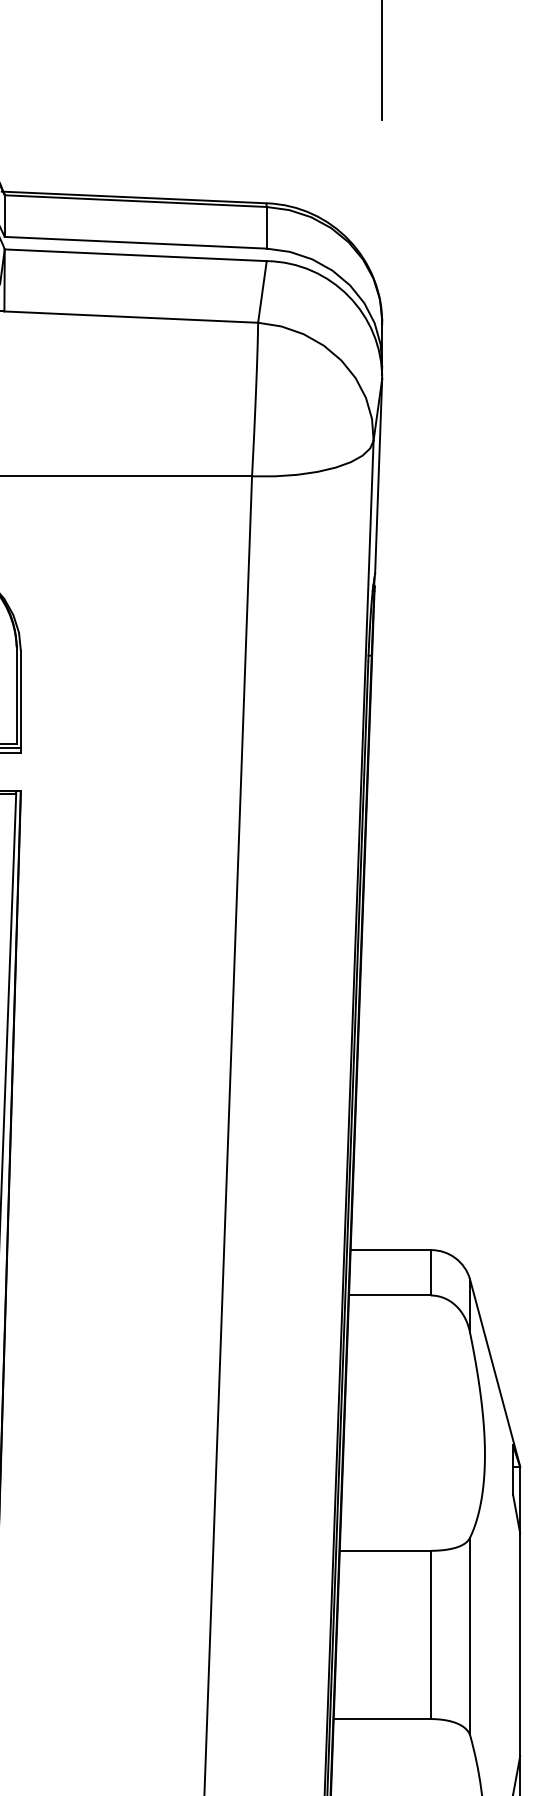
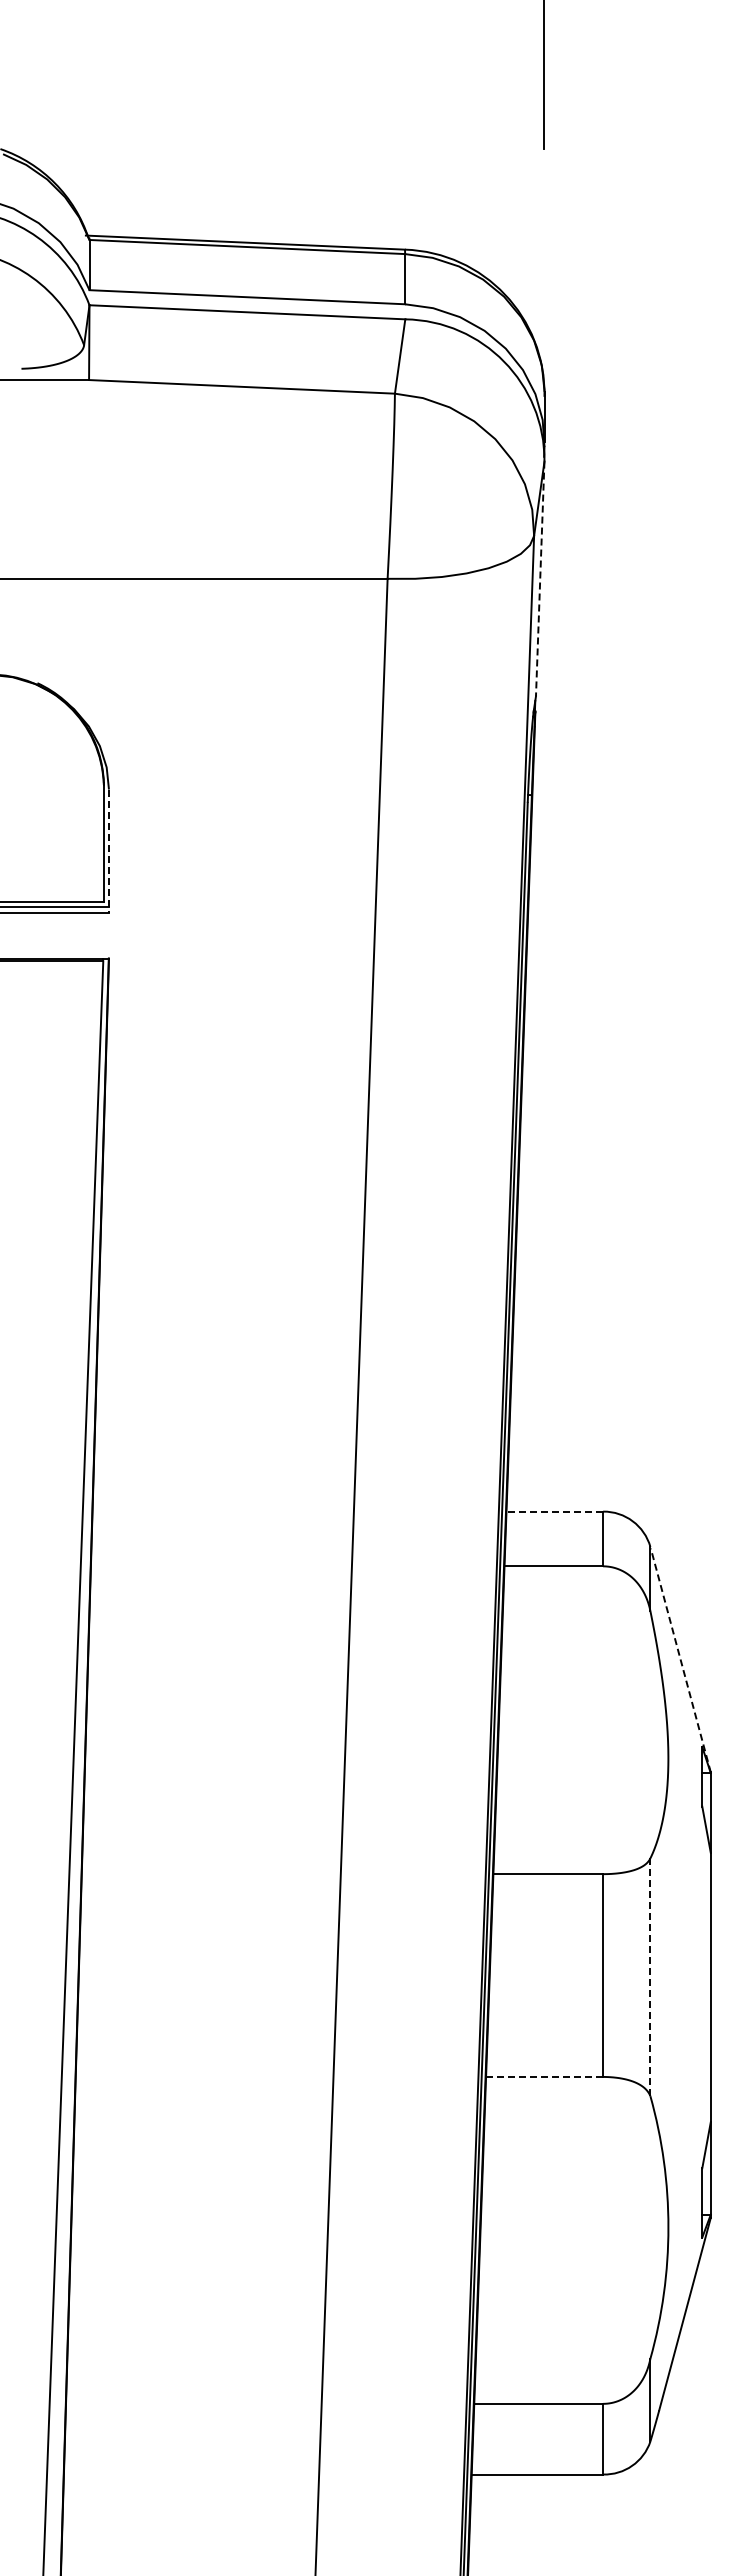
line: (378, 476) -> (540, 579), solid -> dashed
line: (20, 702) -> (108, 851), solid -> dashed
line: (390, 1250) -> (554, 1511), solid -> dashed
line: (495, 1373) -> (680, 1660), solid -> dashed
line: (470, 1636) -> (650, 1977), solid -> dashed
line: (382, 1718) -> (544, 2076), solid -> dashed

